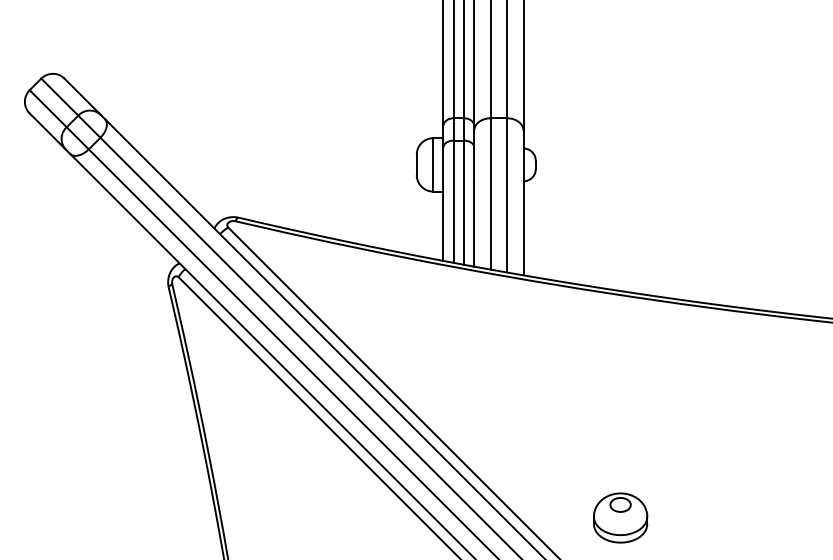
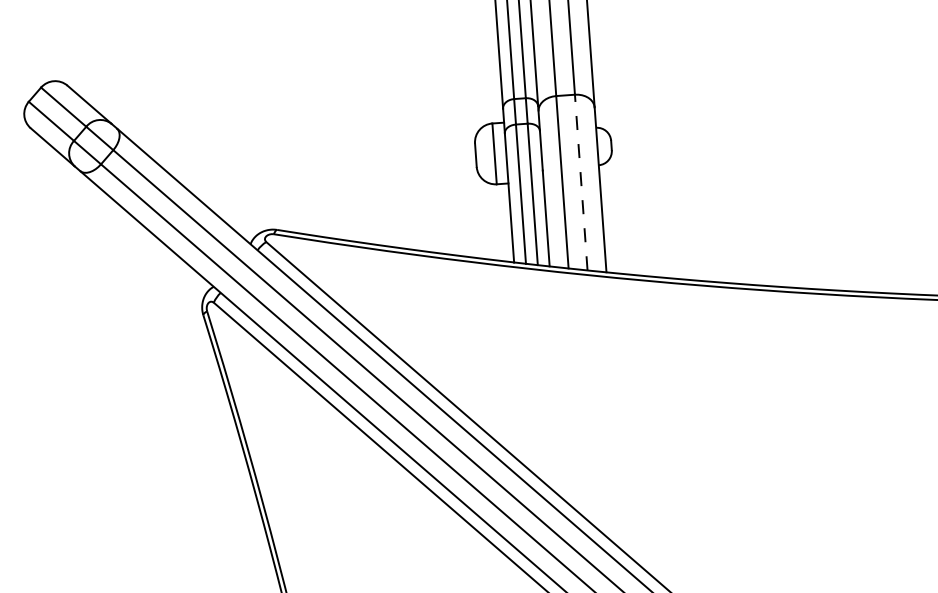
line: (507, 194) -> (581, 181), solid -> dashed
part: (620, 517) -> (736, 540), removed

